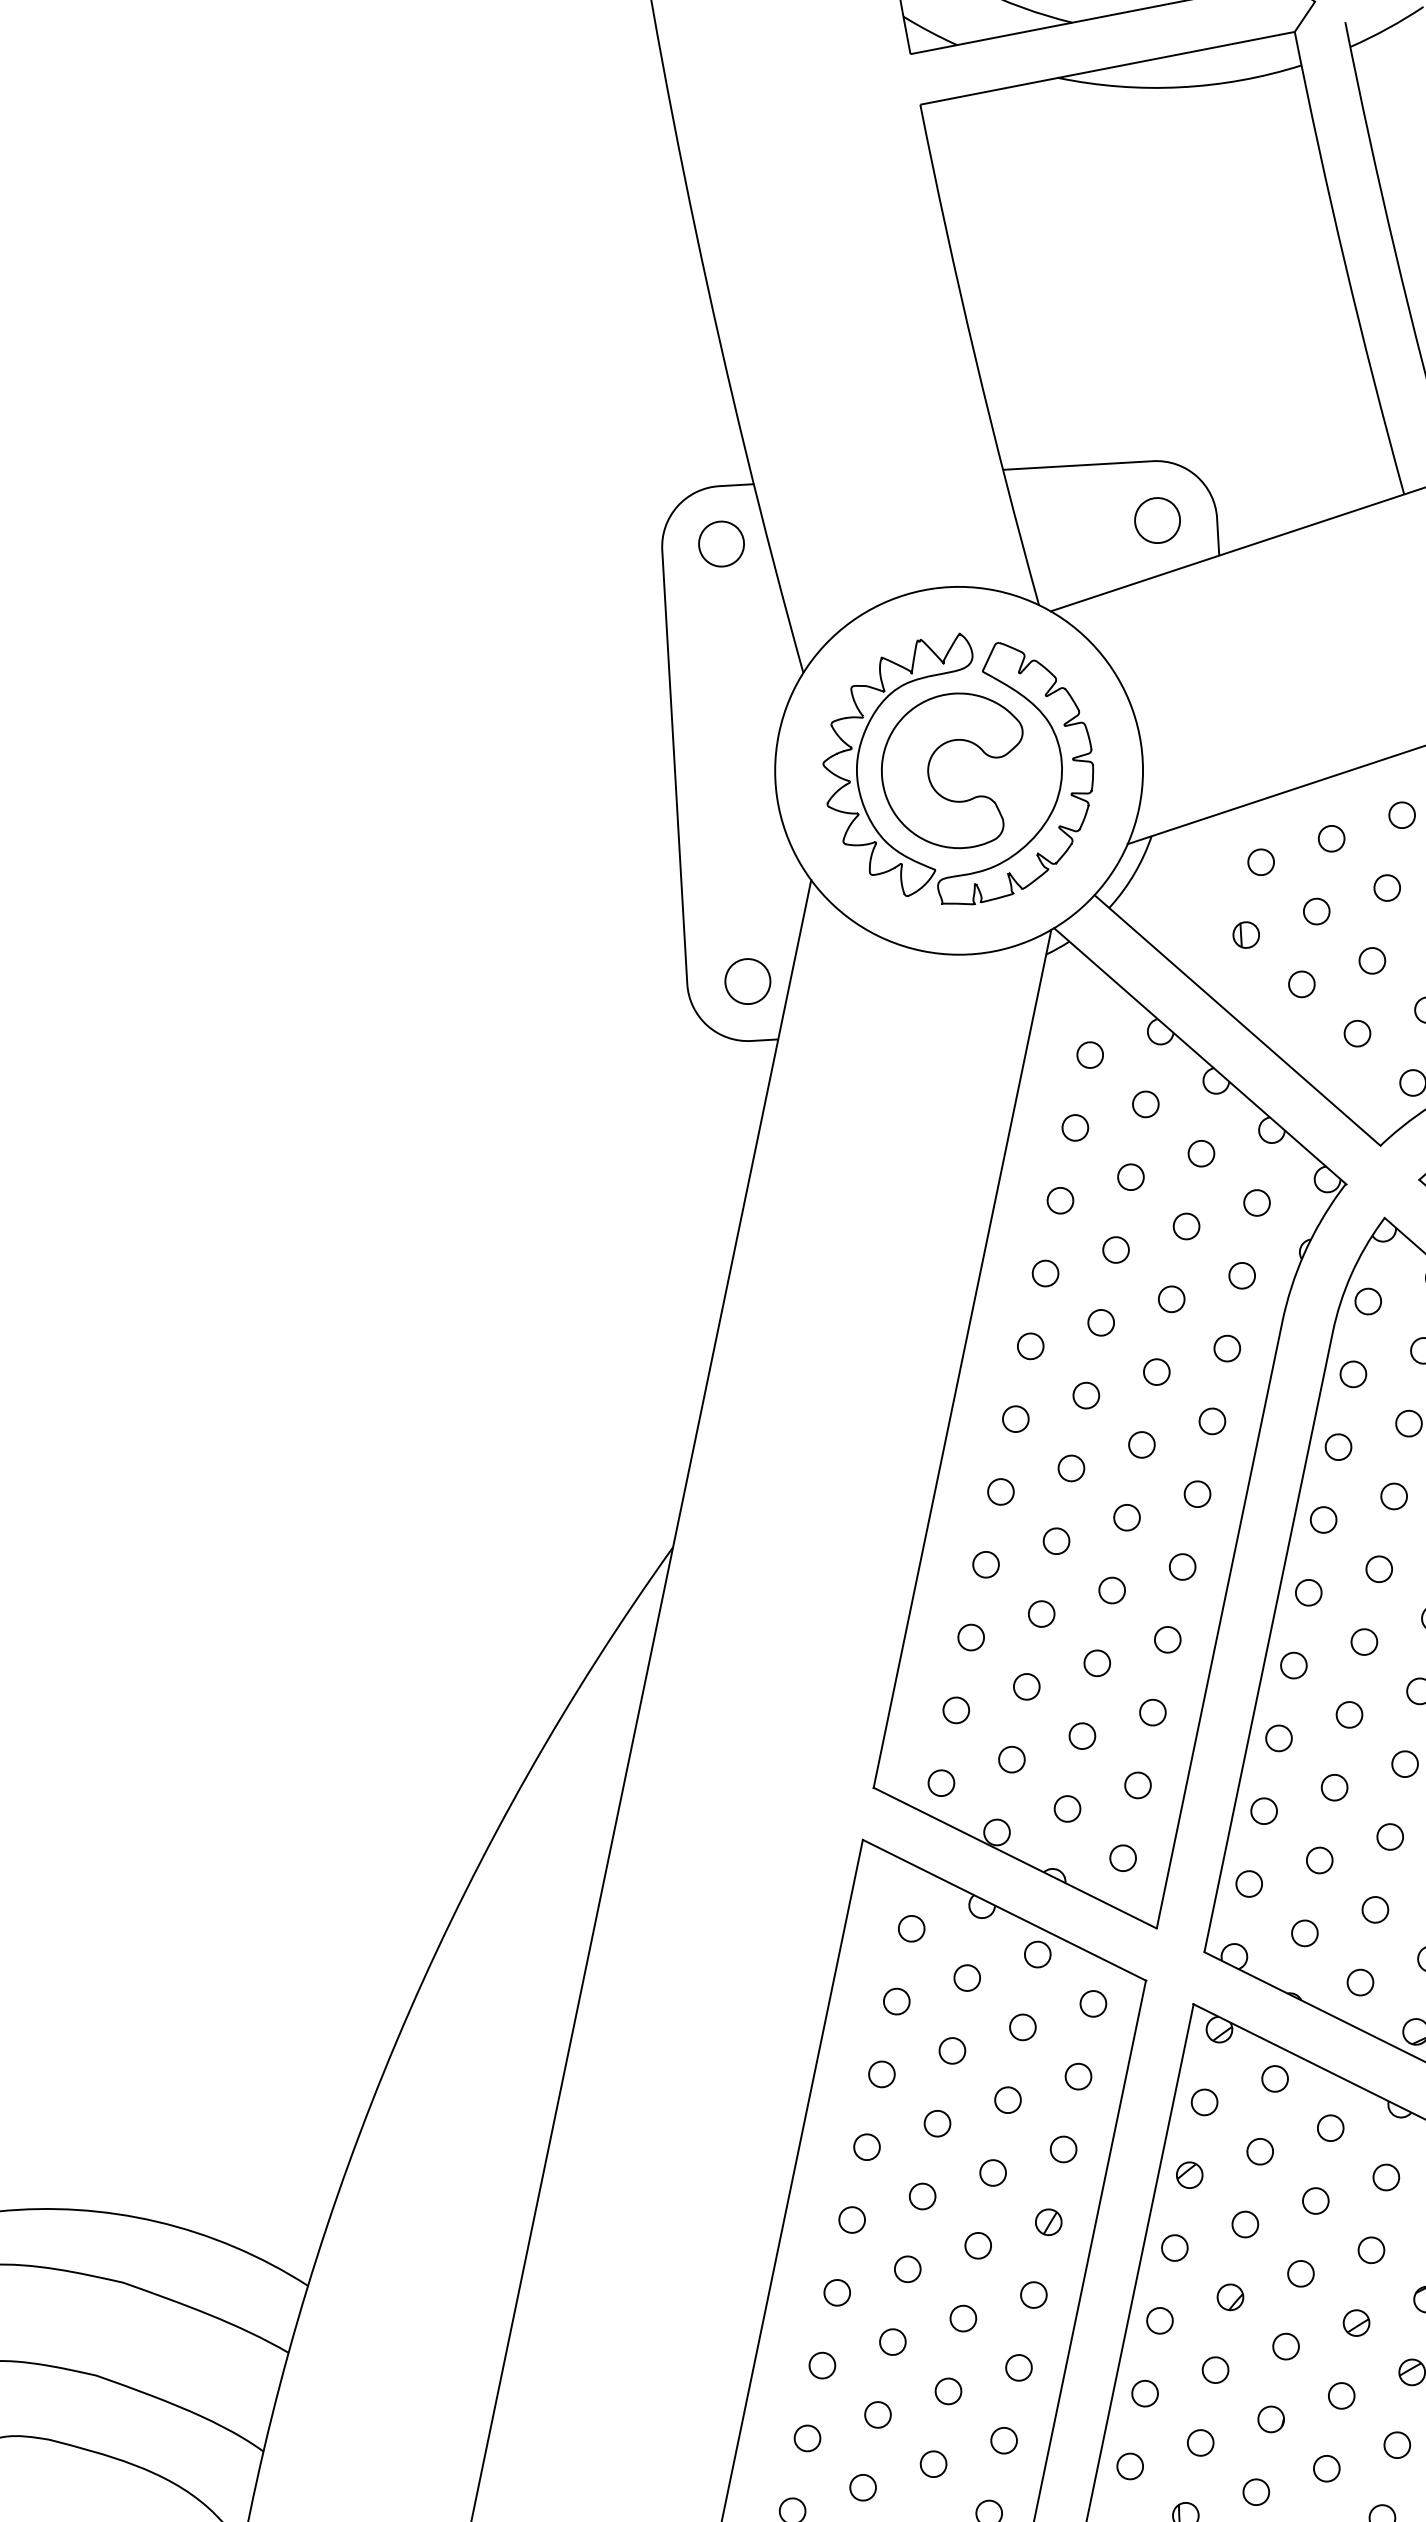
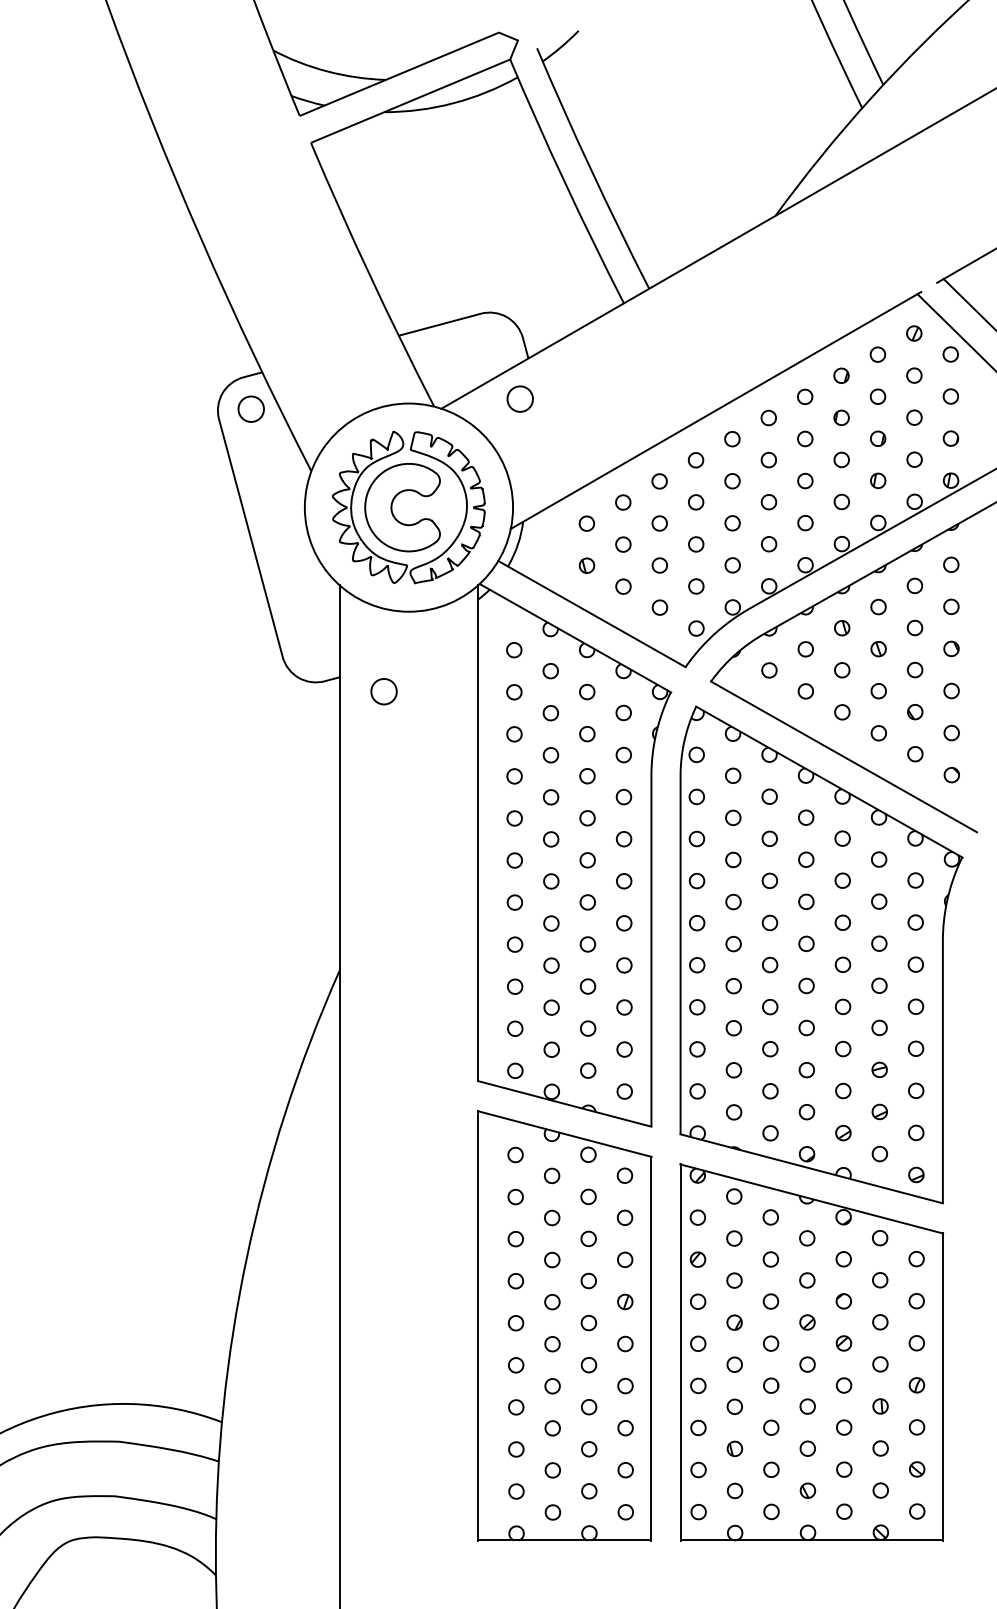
part: (1156, 519) -> (519, 398), moved
part: (746, 980) -> (383, 691), moved

